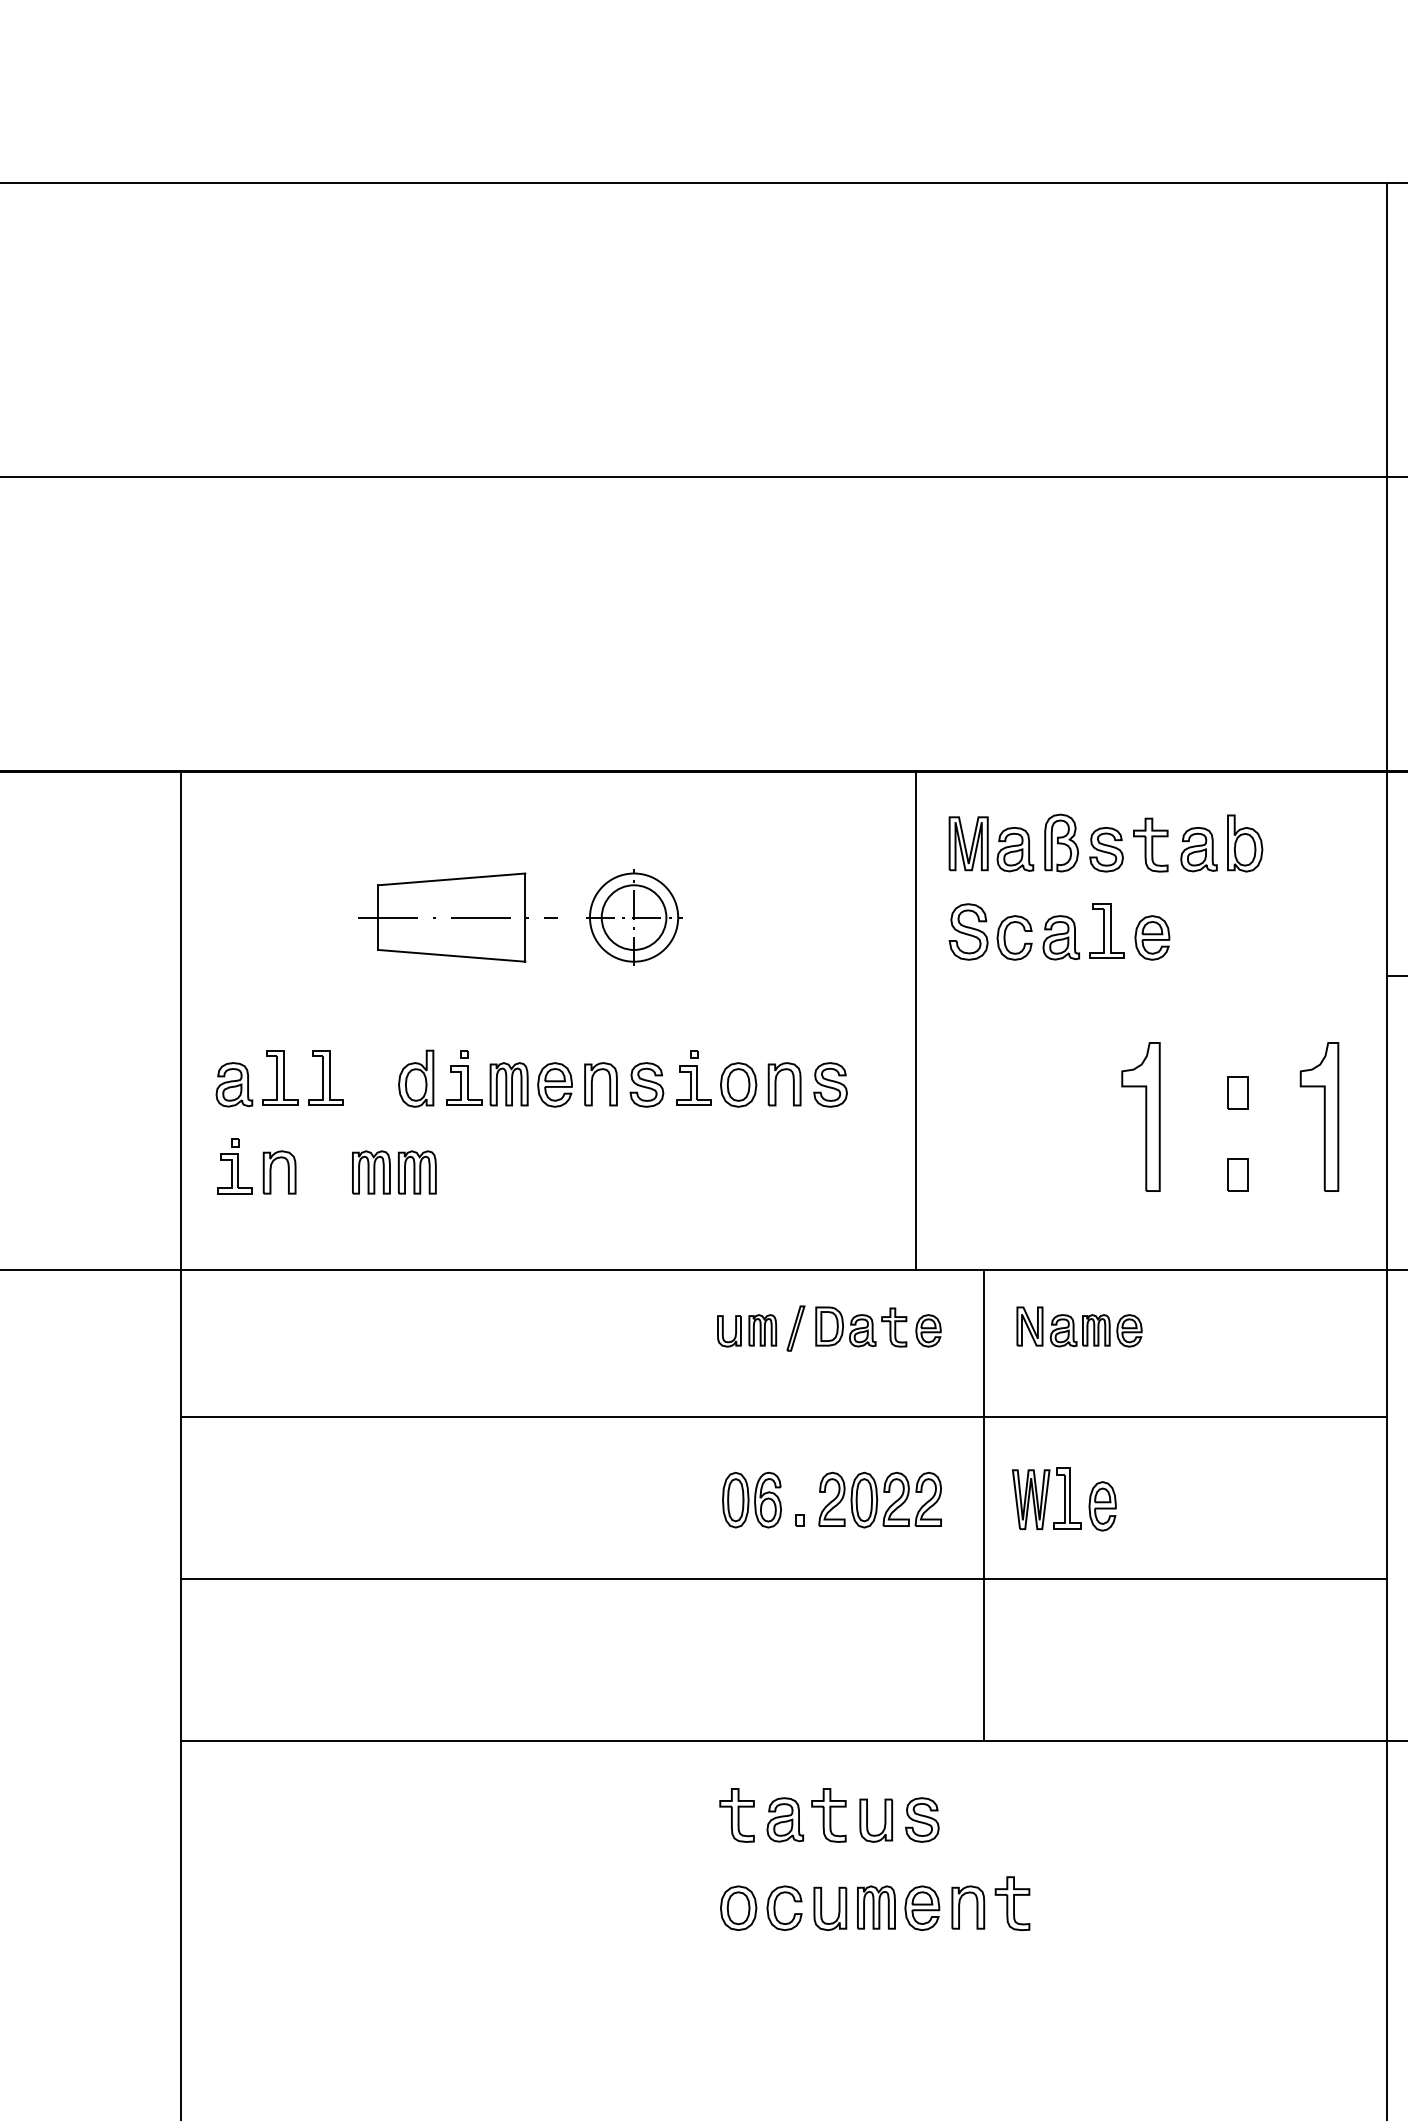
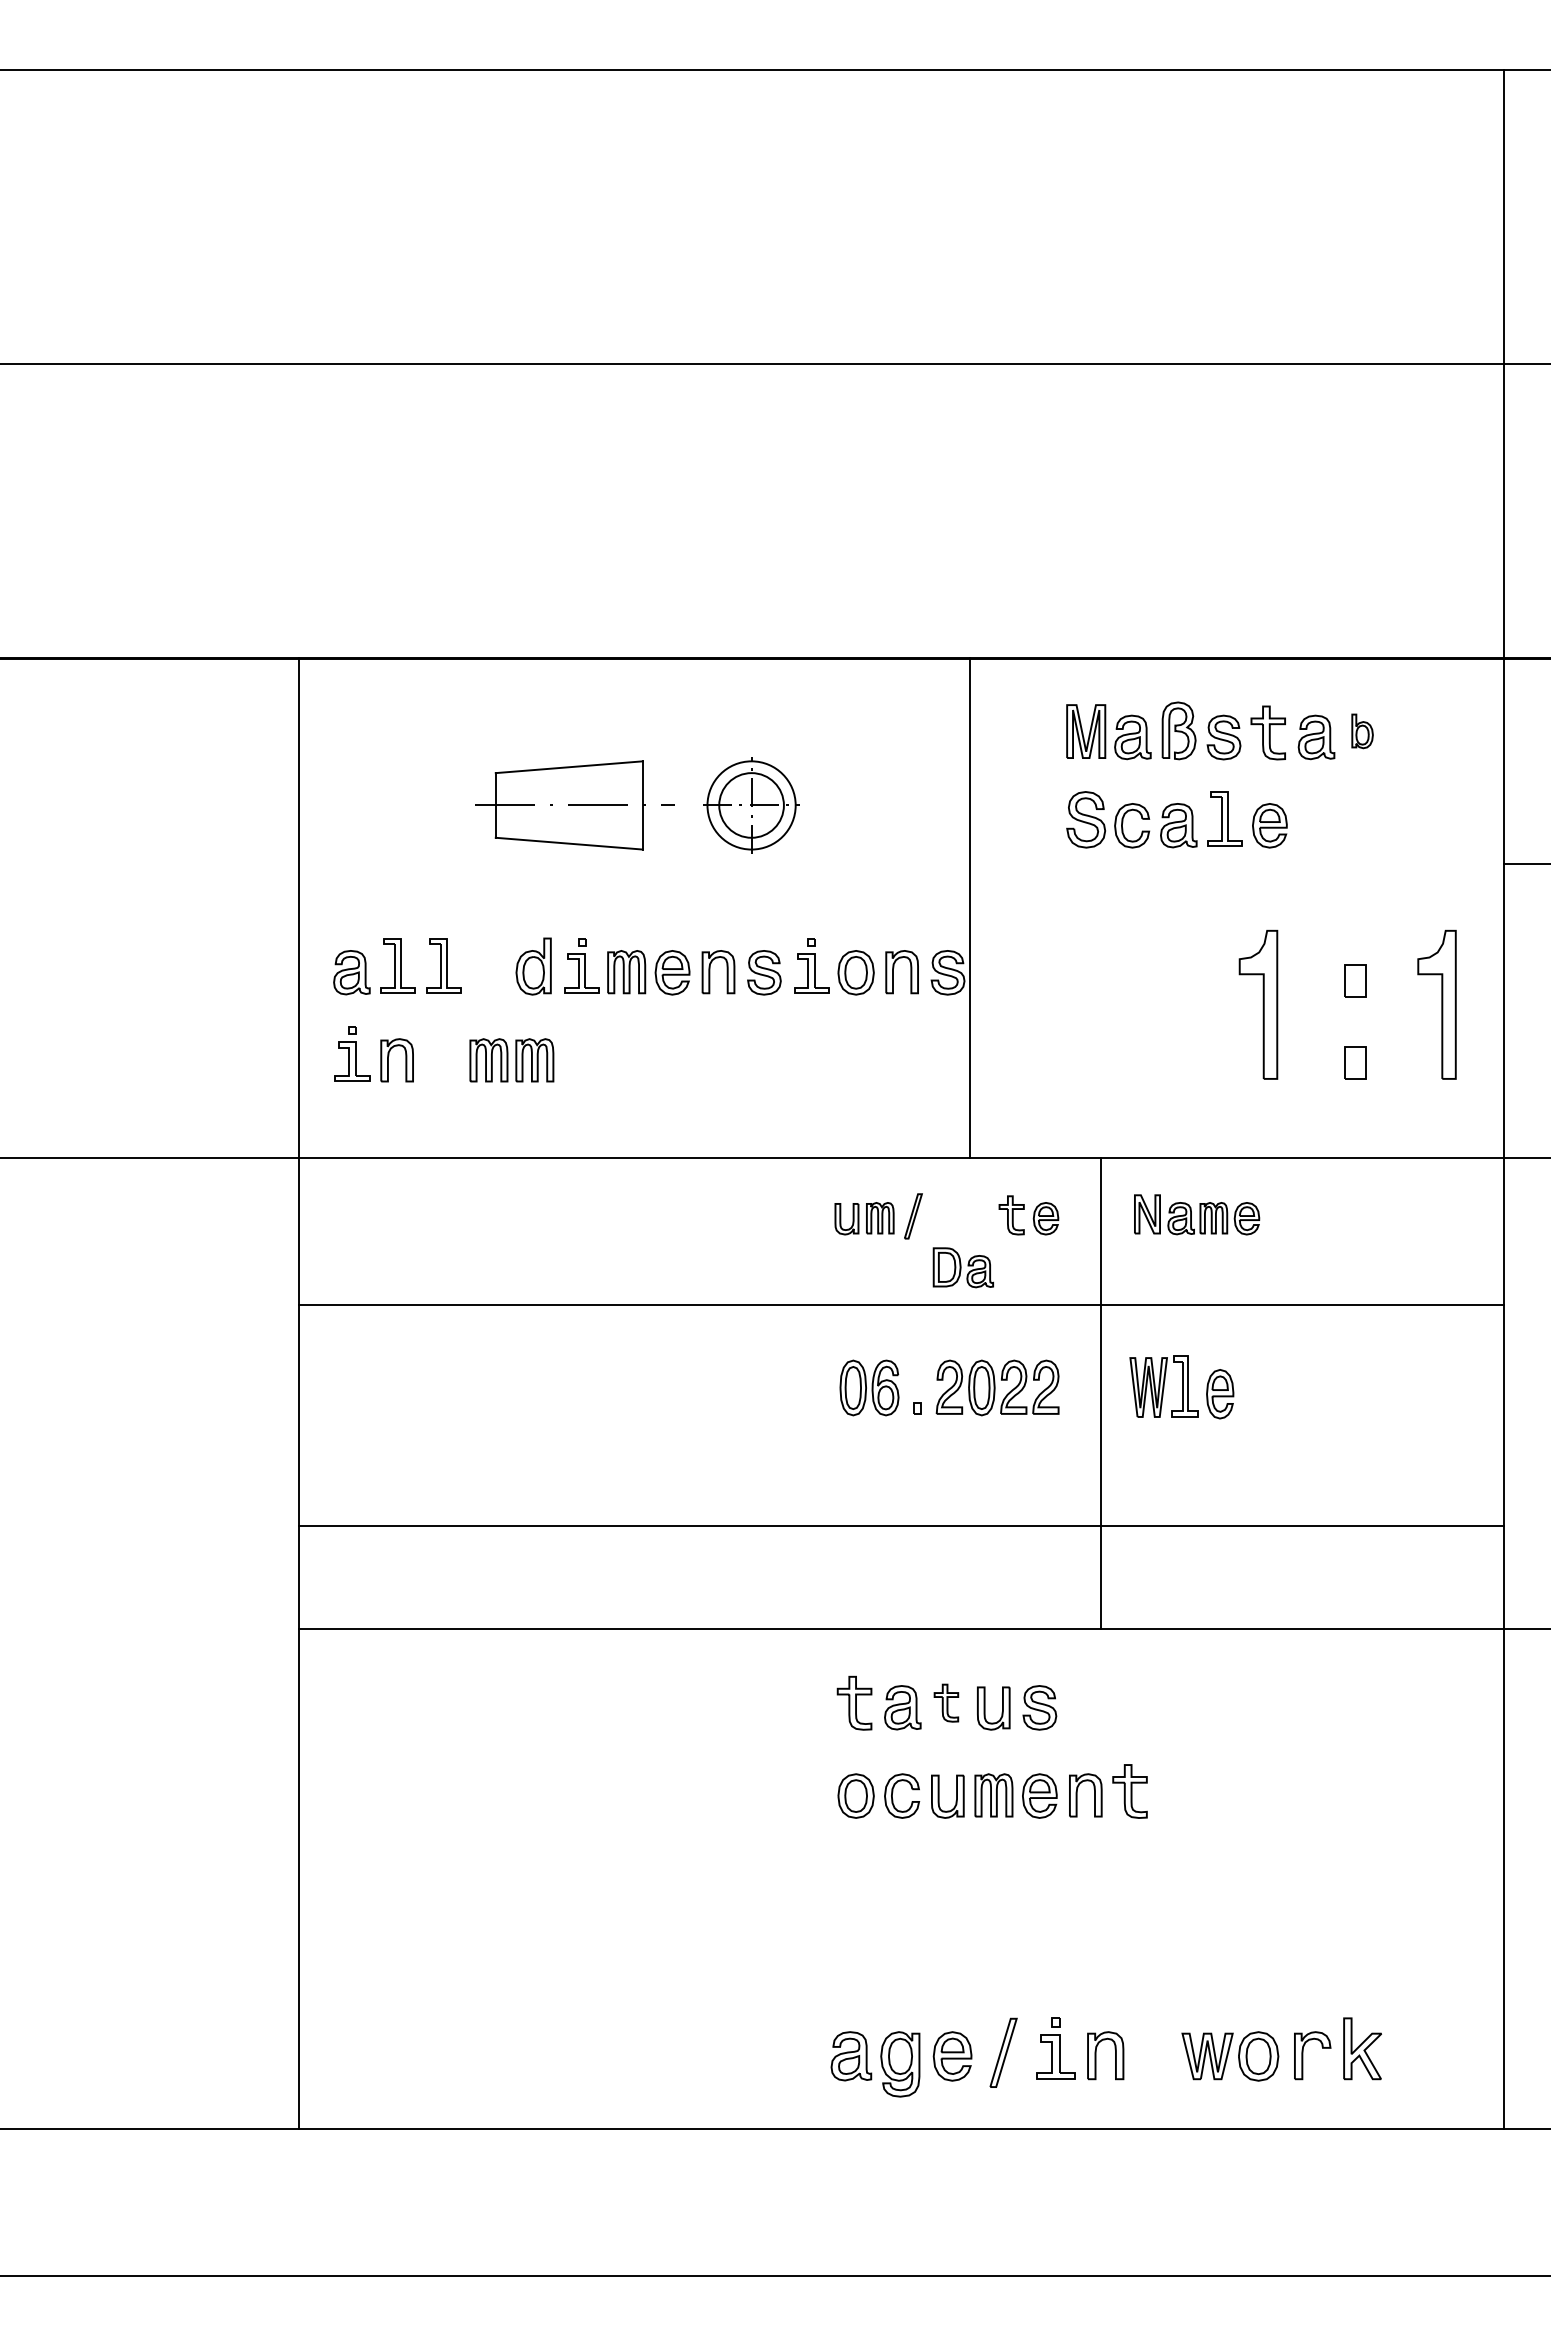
part: (1245, 843) -> (1362, 731), size x0.6
line: (916, 1020) -> (969, 908), moved
part: (845, 1326) -> (962, 1267), moved
line: (784, 1579) -> (901, 1526), moved
part: (829, 1814) -> (946, 1702), size x0.7

